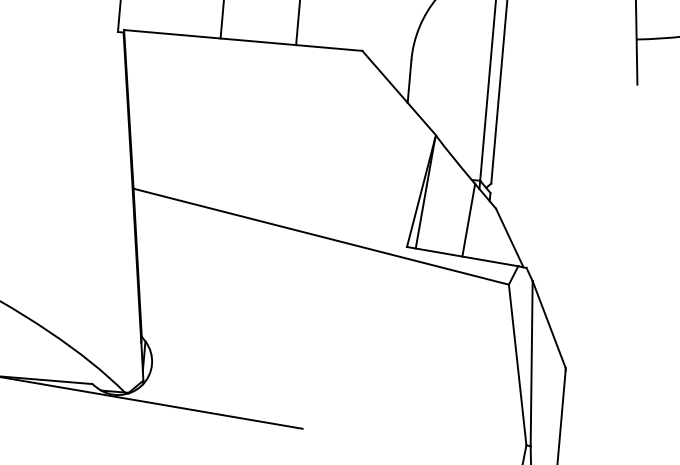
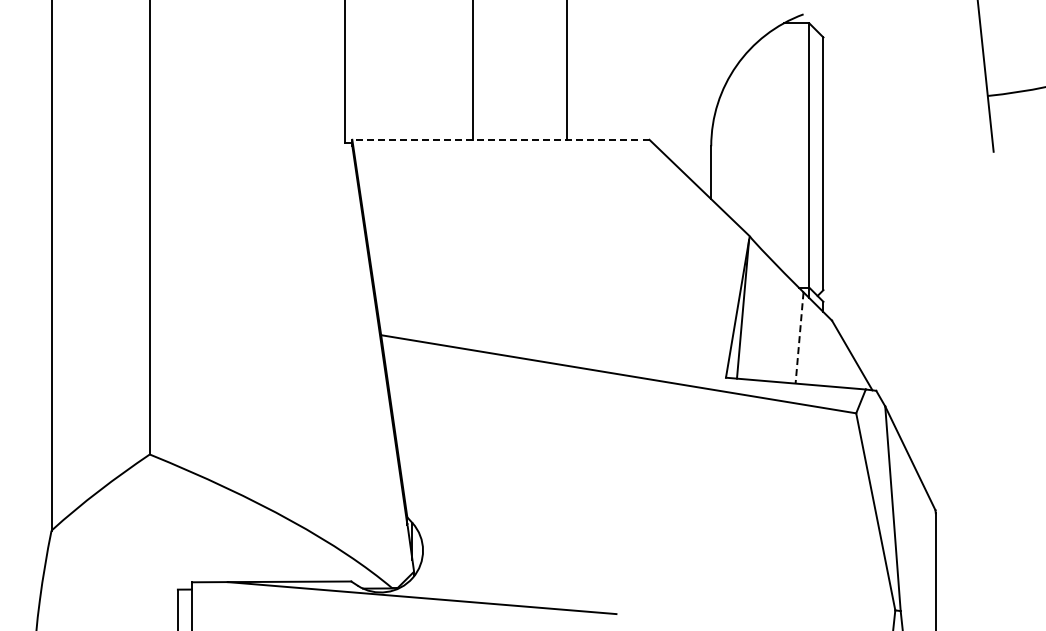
line: (242, 40) -> (500, 139), solid -> dashed
line: (468, 219) -> (799, 337), solid -> dashed

